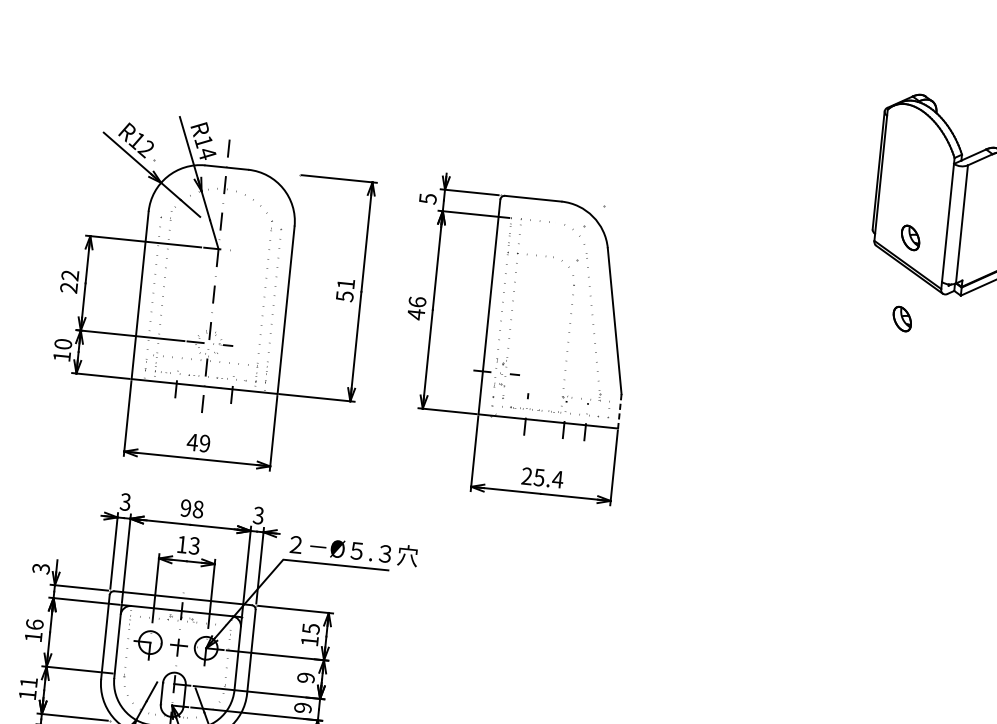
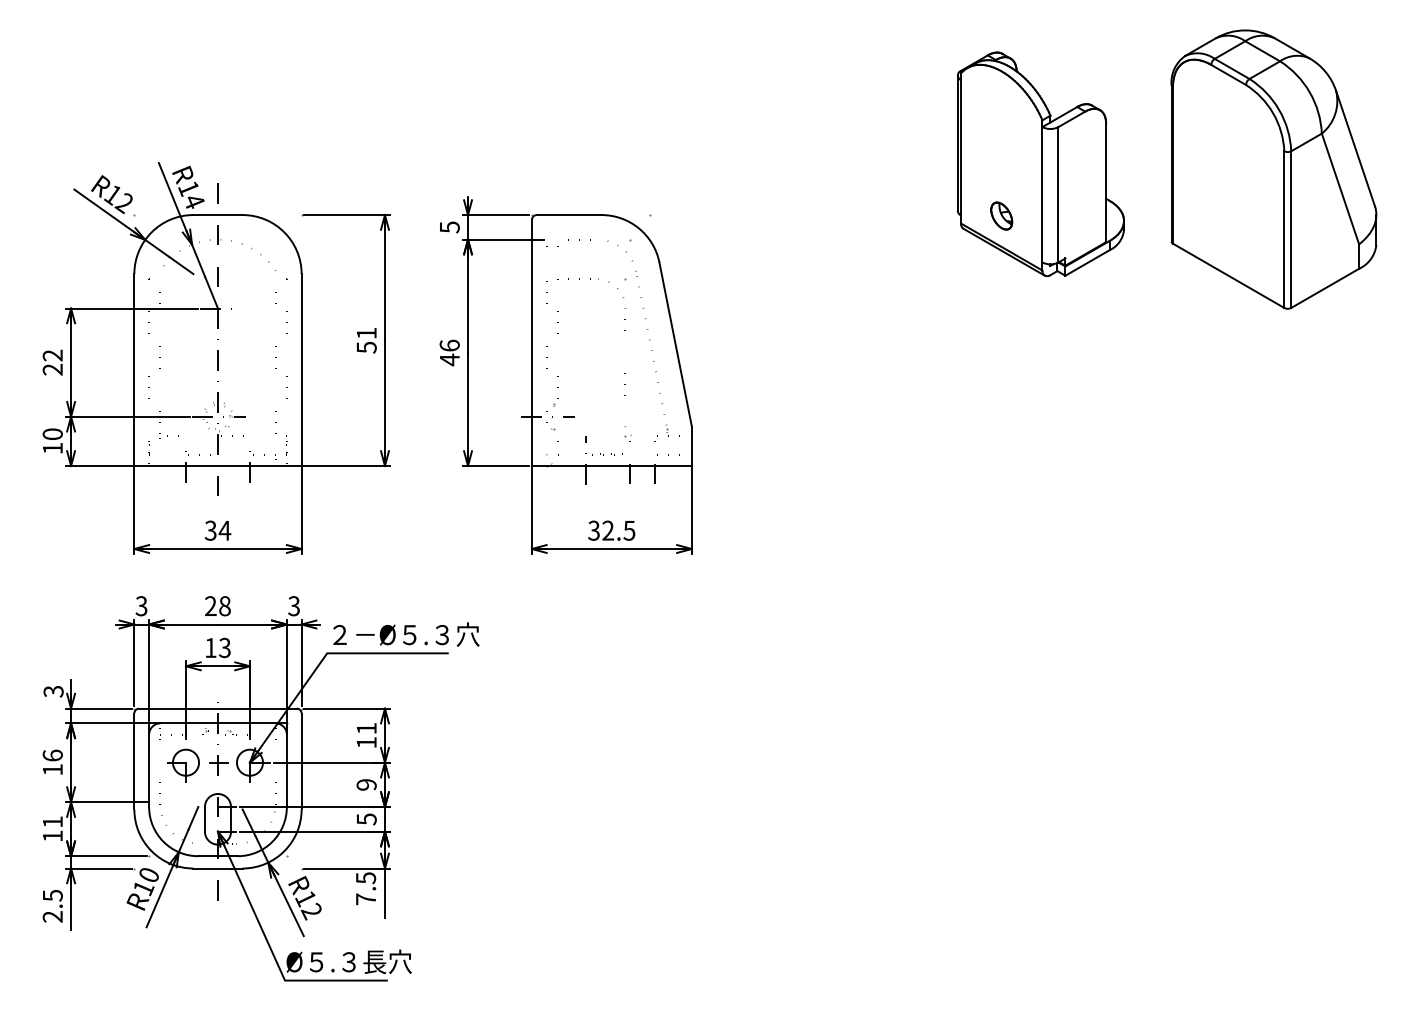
part: (902, 318) -> (1001, 308), removed
line: (619, 411) -> (691, 446), dashed -> solid
text: (198, 442) -> (217, 530), 49 -> 34
text: (542, 477) -> (611, 530), 25.4 -> 32.5
text: (185, 508) -> (210, 606), 98 -> 28
text: (310, 628) -> (366, 728), 15 -> 11
text: (302, 708) -> (366, 819), 9 -> 5

